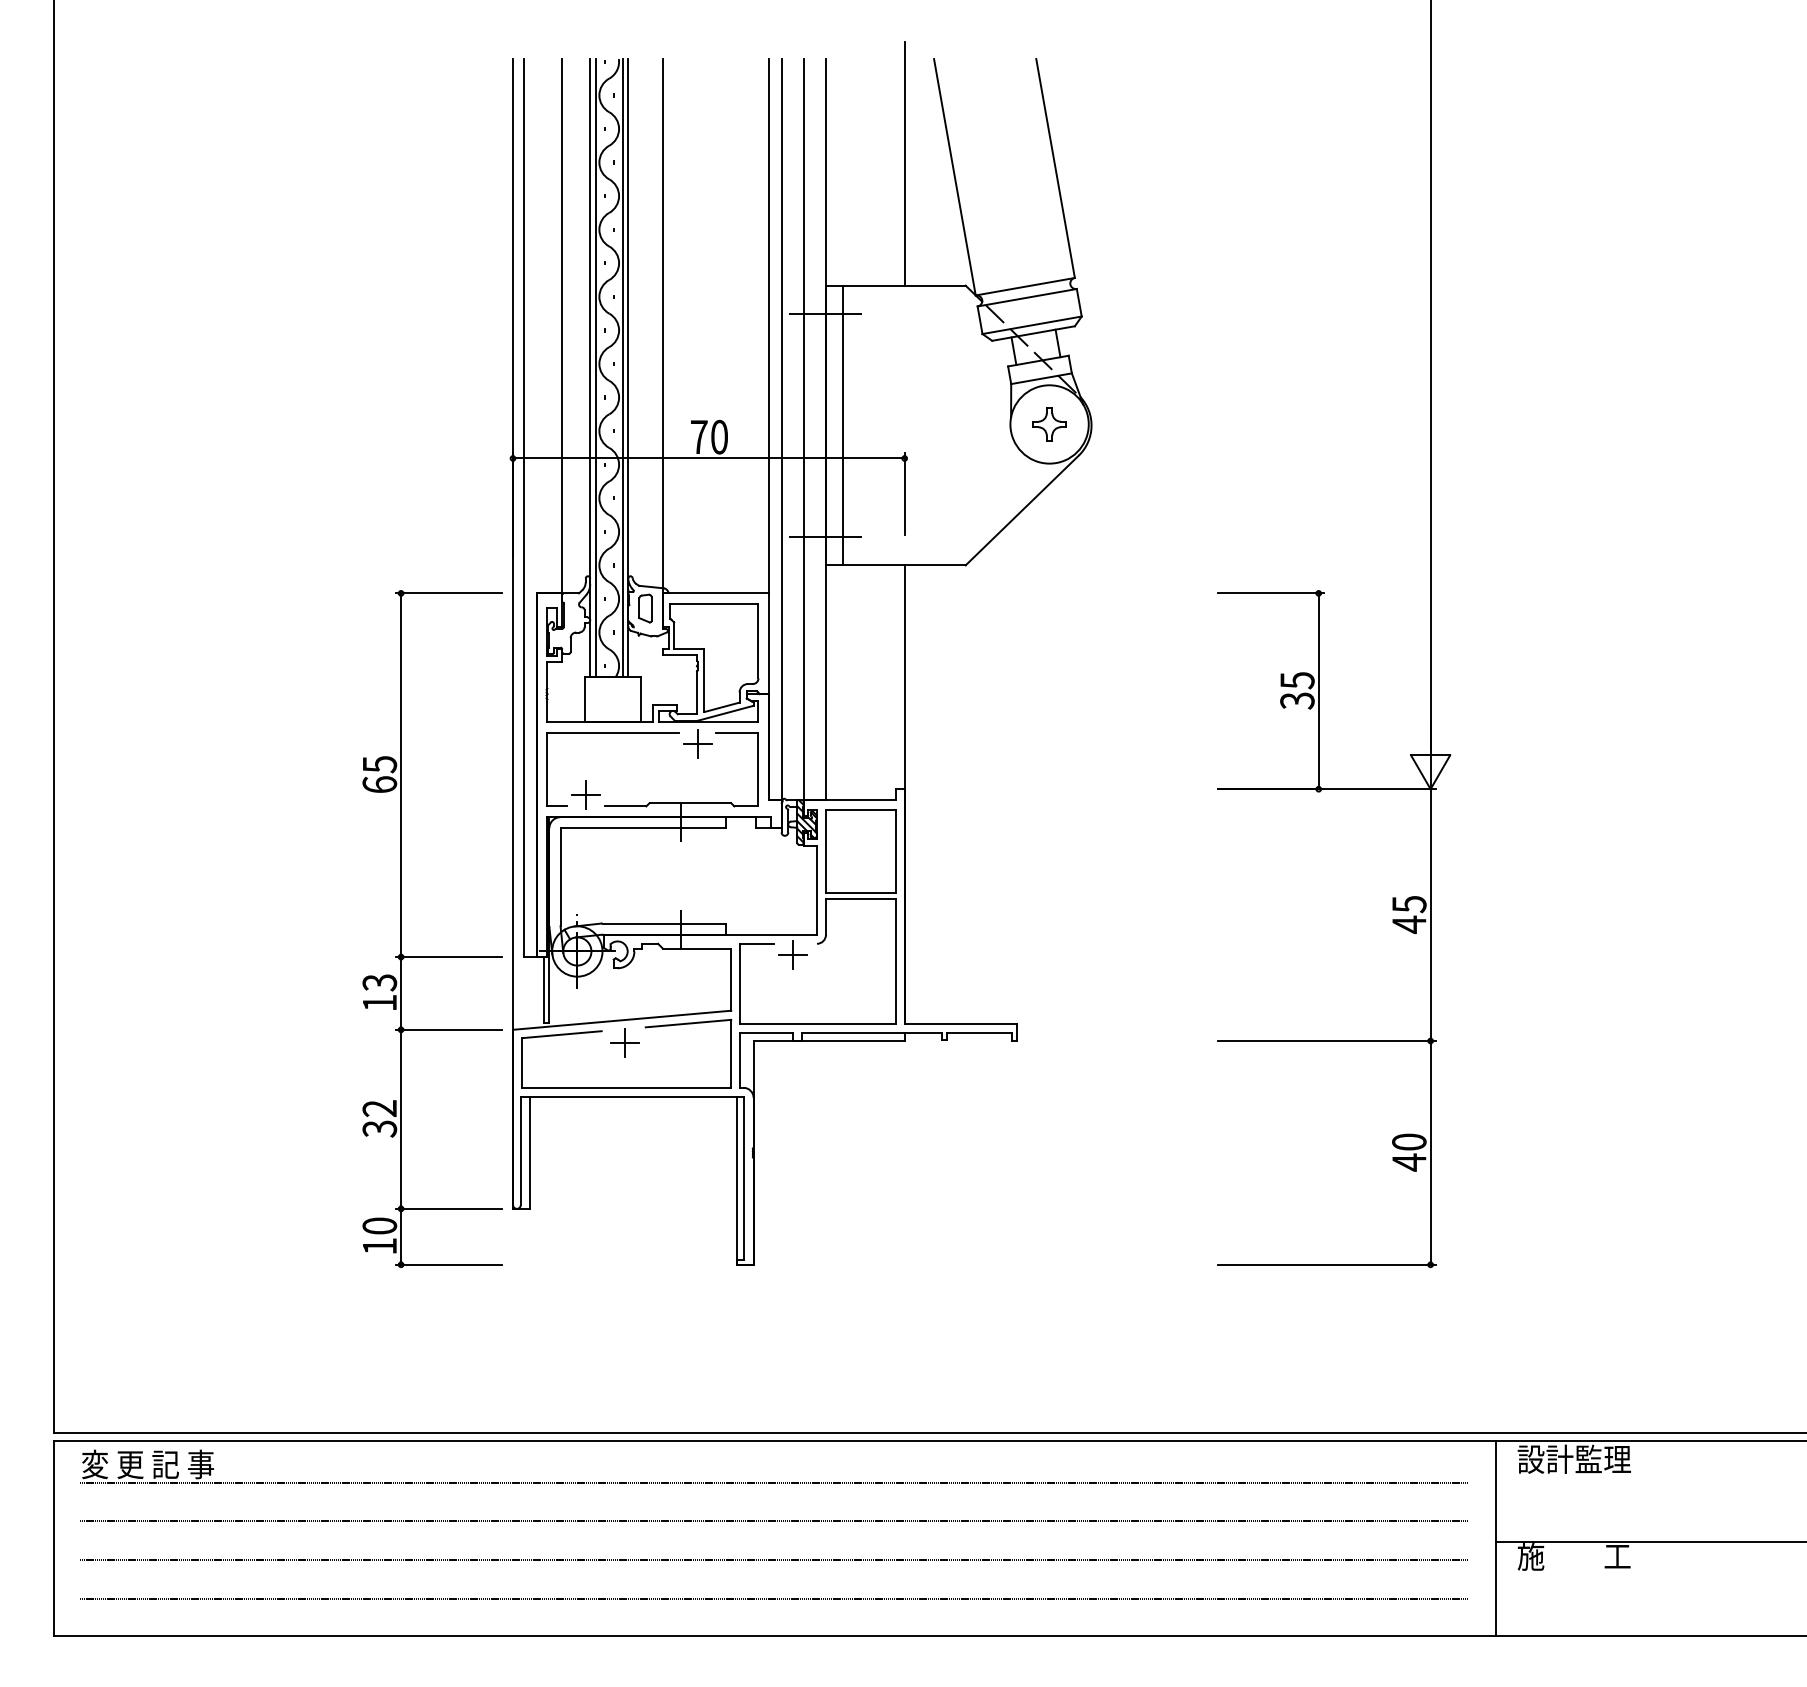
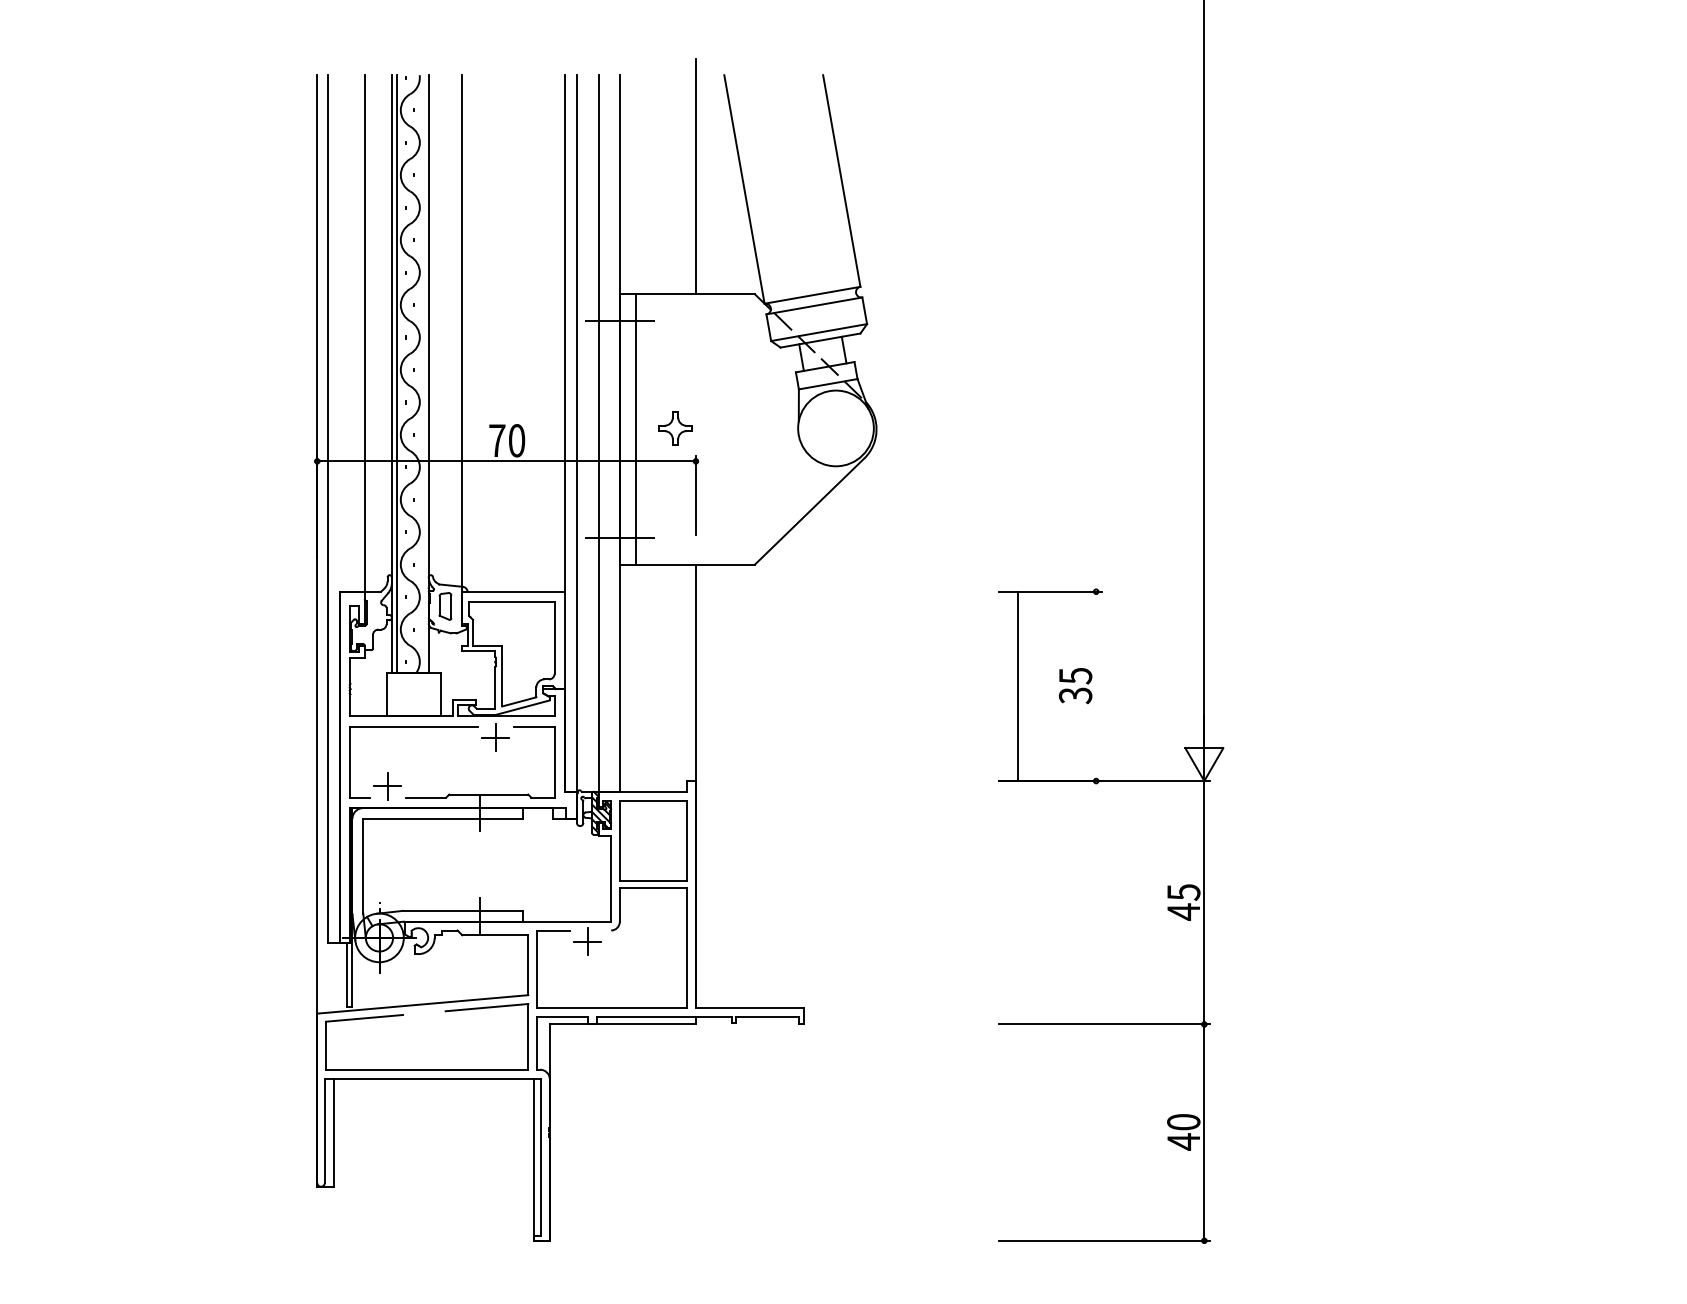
line: (622, 368) -> (423, 374), removed
part: (1049, 424) -> (675, 428), moved
line: (1318, 691) -> (1017, 686), moved
part: (432, 956) -> (239, 942), removed
part: (624, 1042) -> (425, 1025), removed

